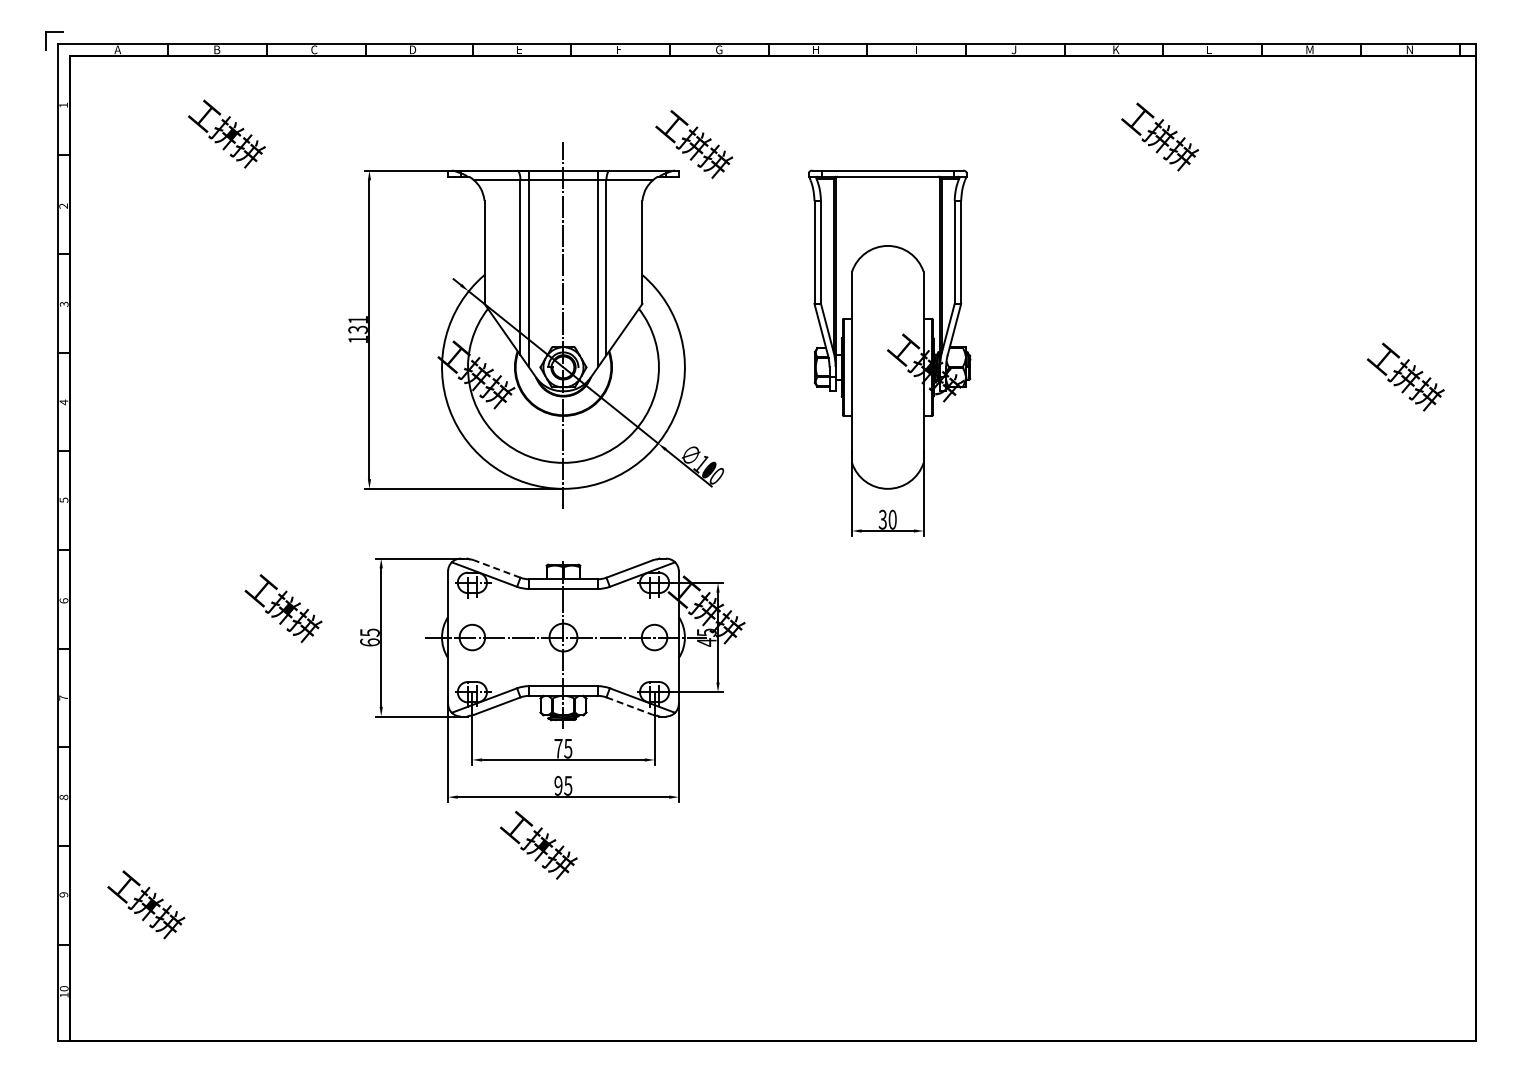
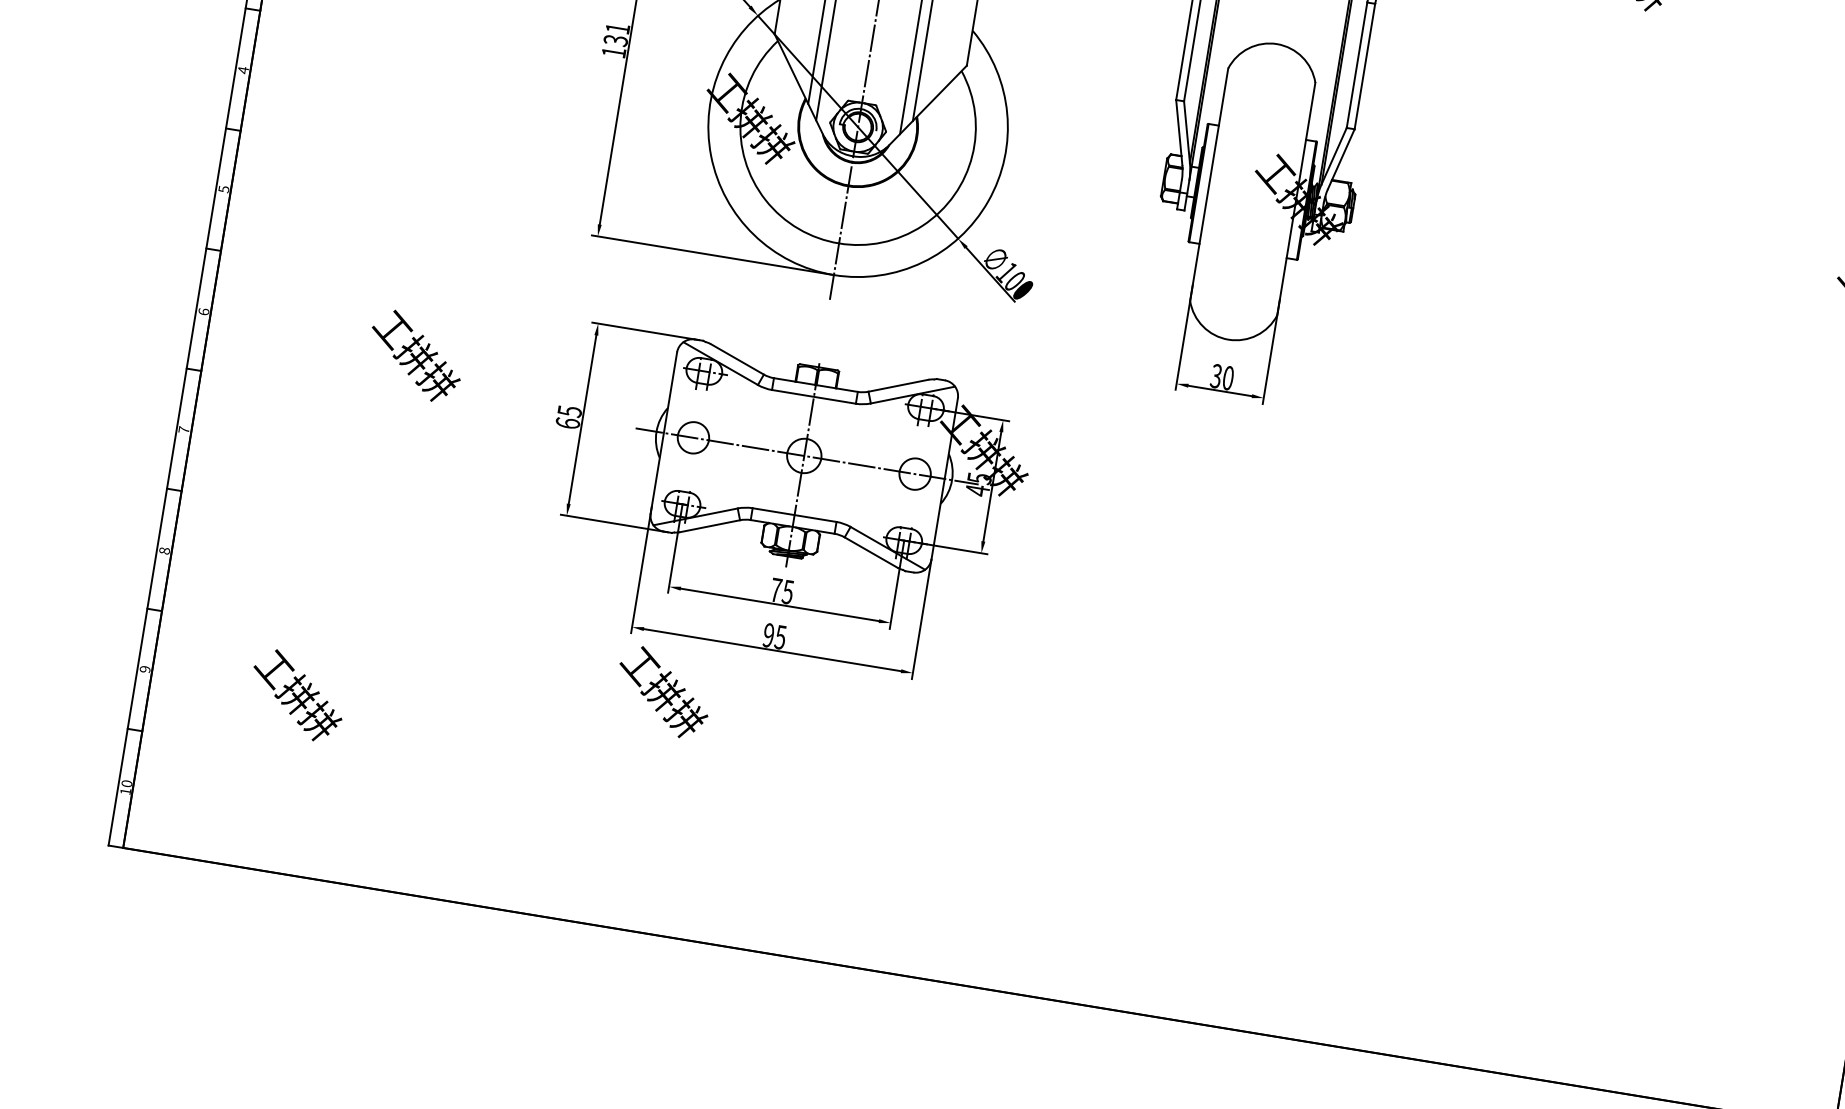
line: (497, 569) -> (737, 360), dashed -> solid
text: (283, 608) -> (415, 356), moved
line: (629, 706) -> (870, 553), dashed -> solid
text: (538, 844) -> (663, 691), moved
text: (146, 904) -> (297, 695), moved

